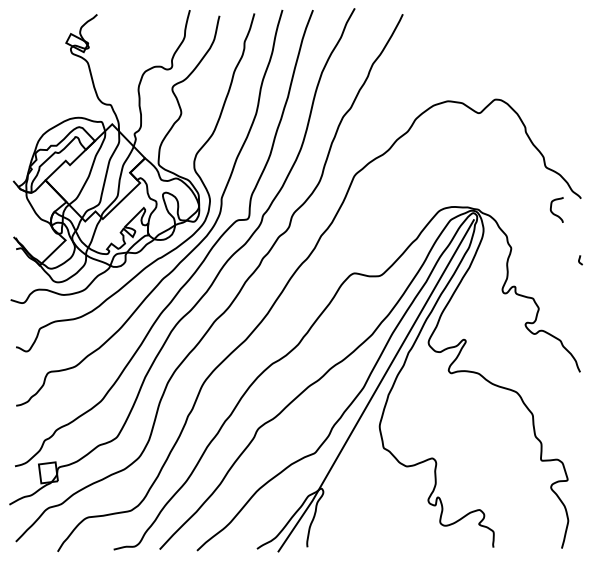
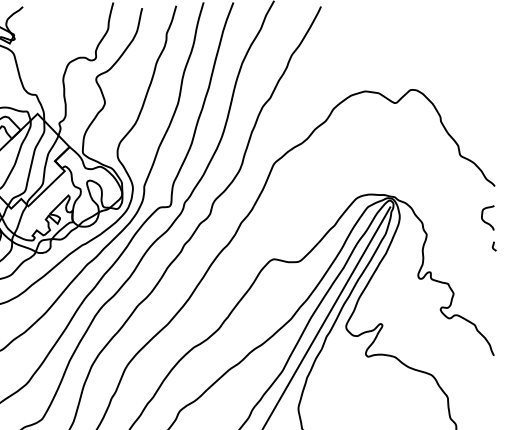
curve: (553, 212) -> (484, 220), moved

